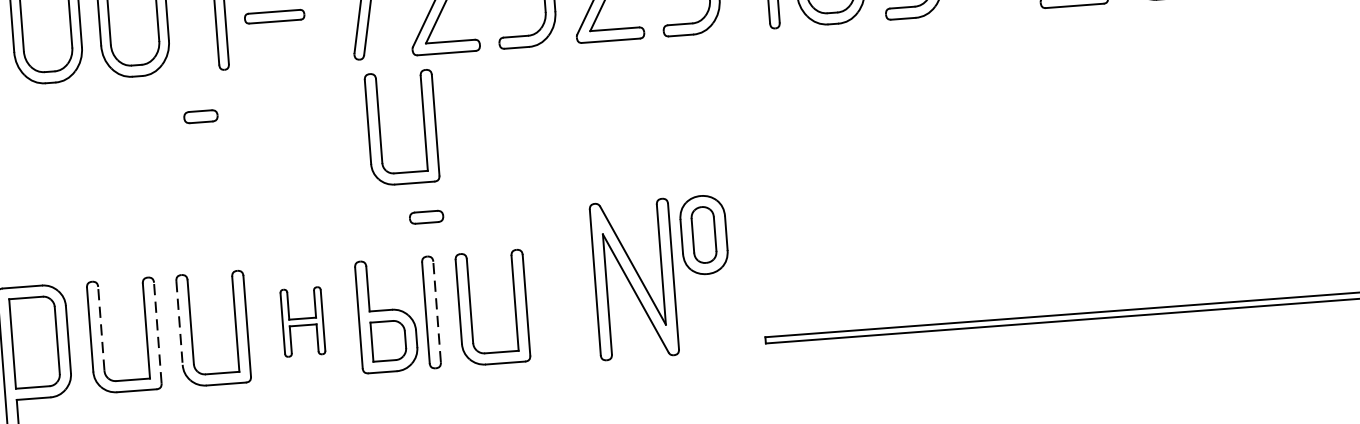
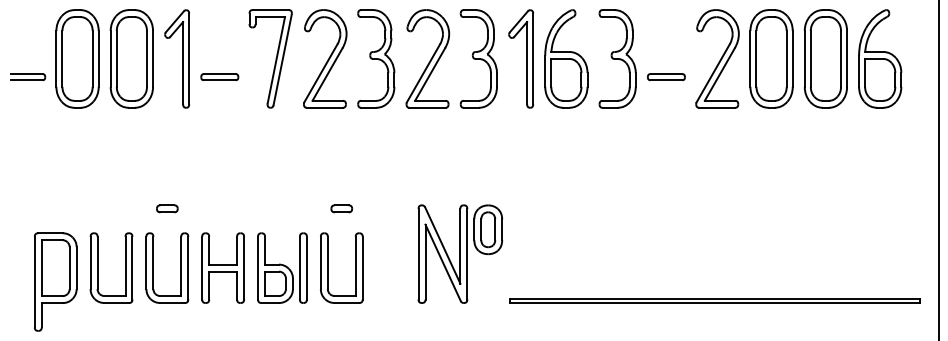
part: (201, 116) -> (167, 208), moved
part: (380, 128) -> (280, 151), removed
part: (426, 216) -> (341, 208), moved
part: (662, 276) -> (460, 253), moved
line: (436, 311) -> (306, 267), dashed -> solid
part: (301, 321) -> (222, 267), size x1.67
line: (179, 323) -> (146, 263), dashed -> solid
line: (101, 328) -> (97, 262), dashed -> solid
line: (157, 332) -> (132, 267), dashed -> solid

